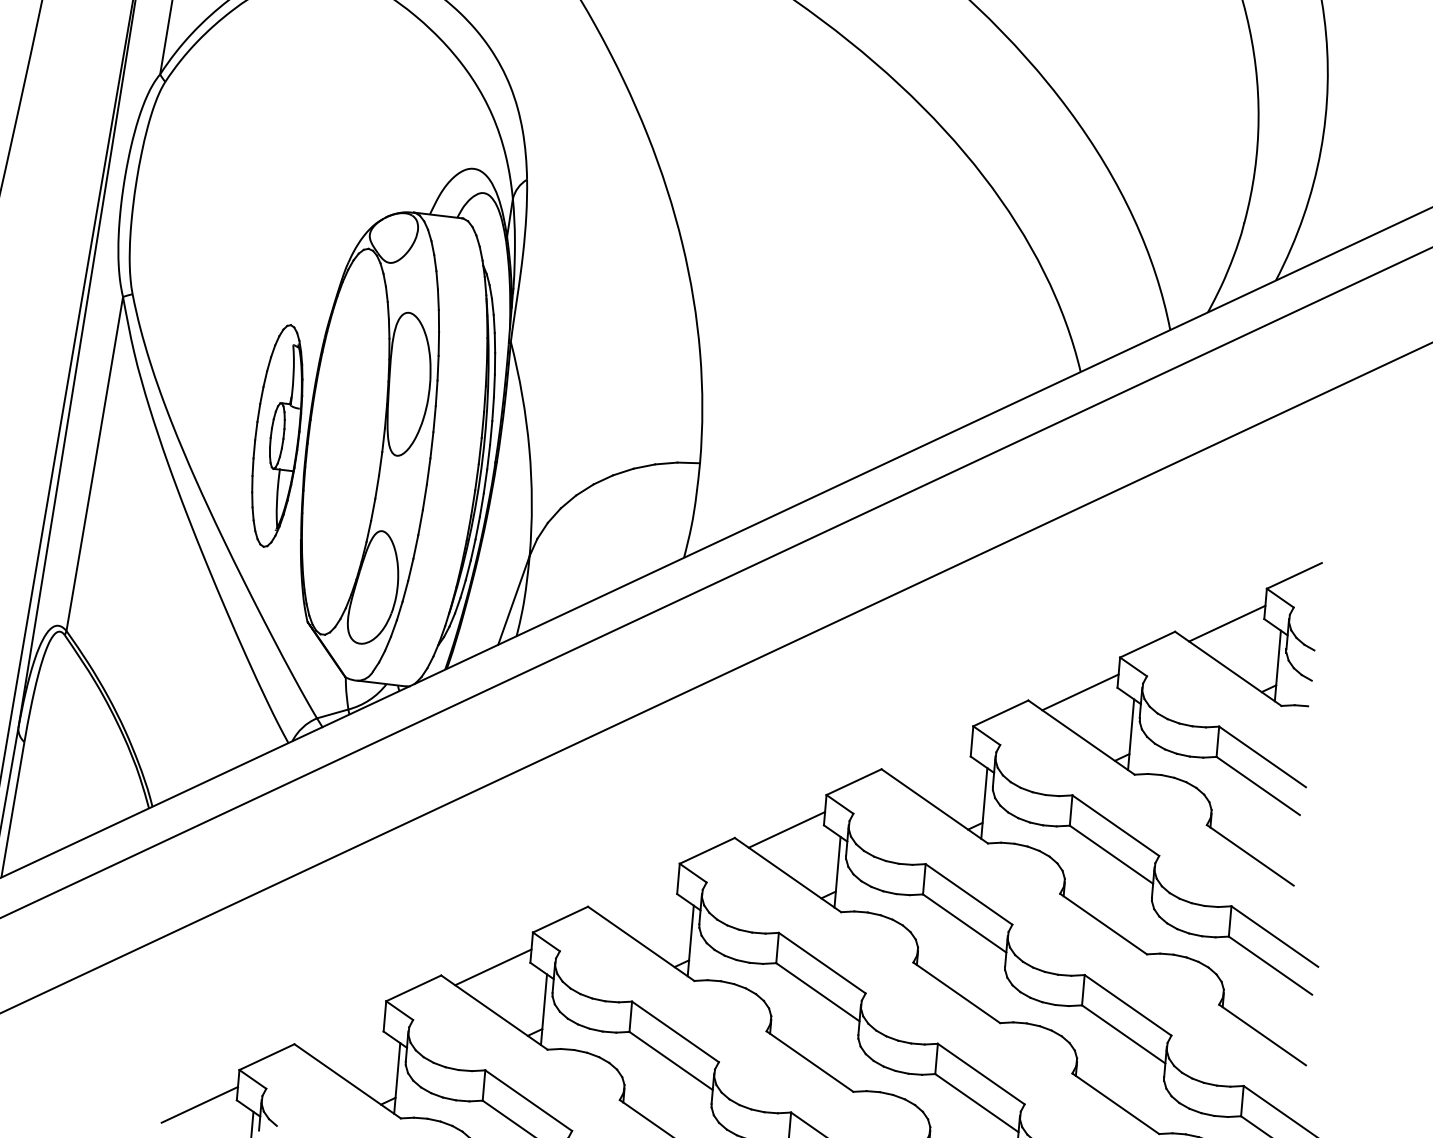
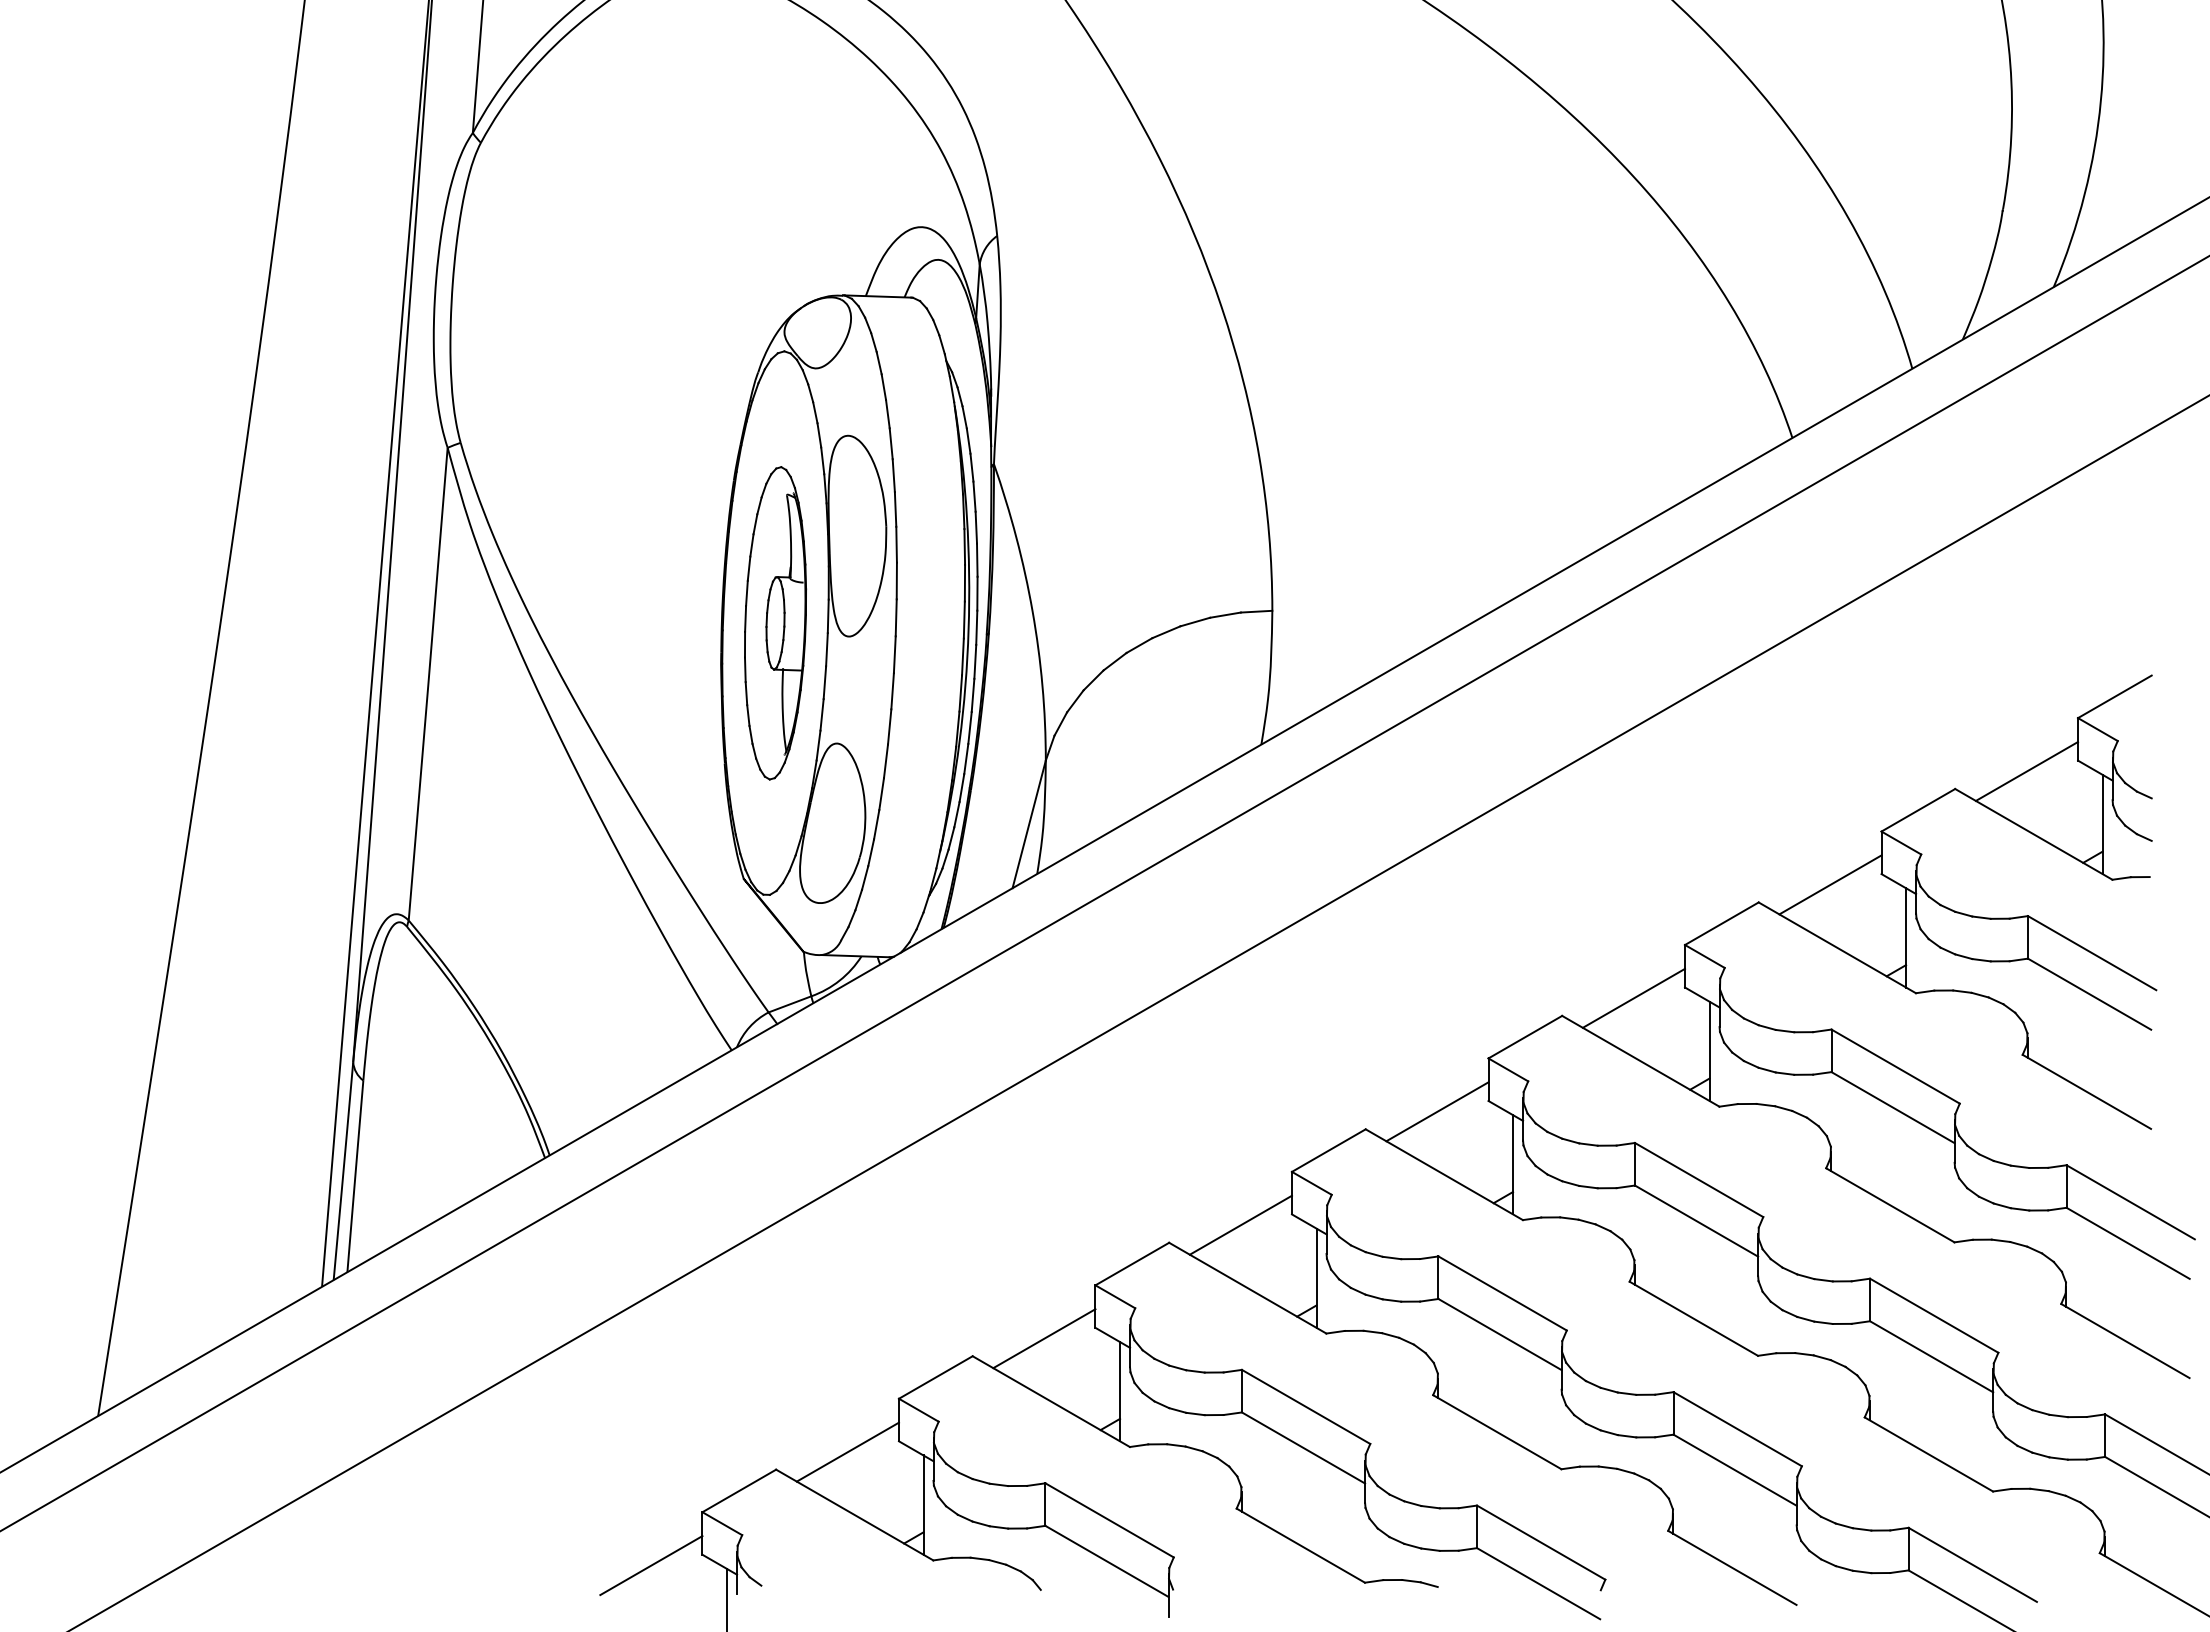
part: (277, 436) -> (775, 623), moved
line: (933, 760) -> (1633, 997), added
line: (639, 898) -> (1240, 1224), added
line: (346, 1035) -> (847, 1451), added

